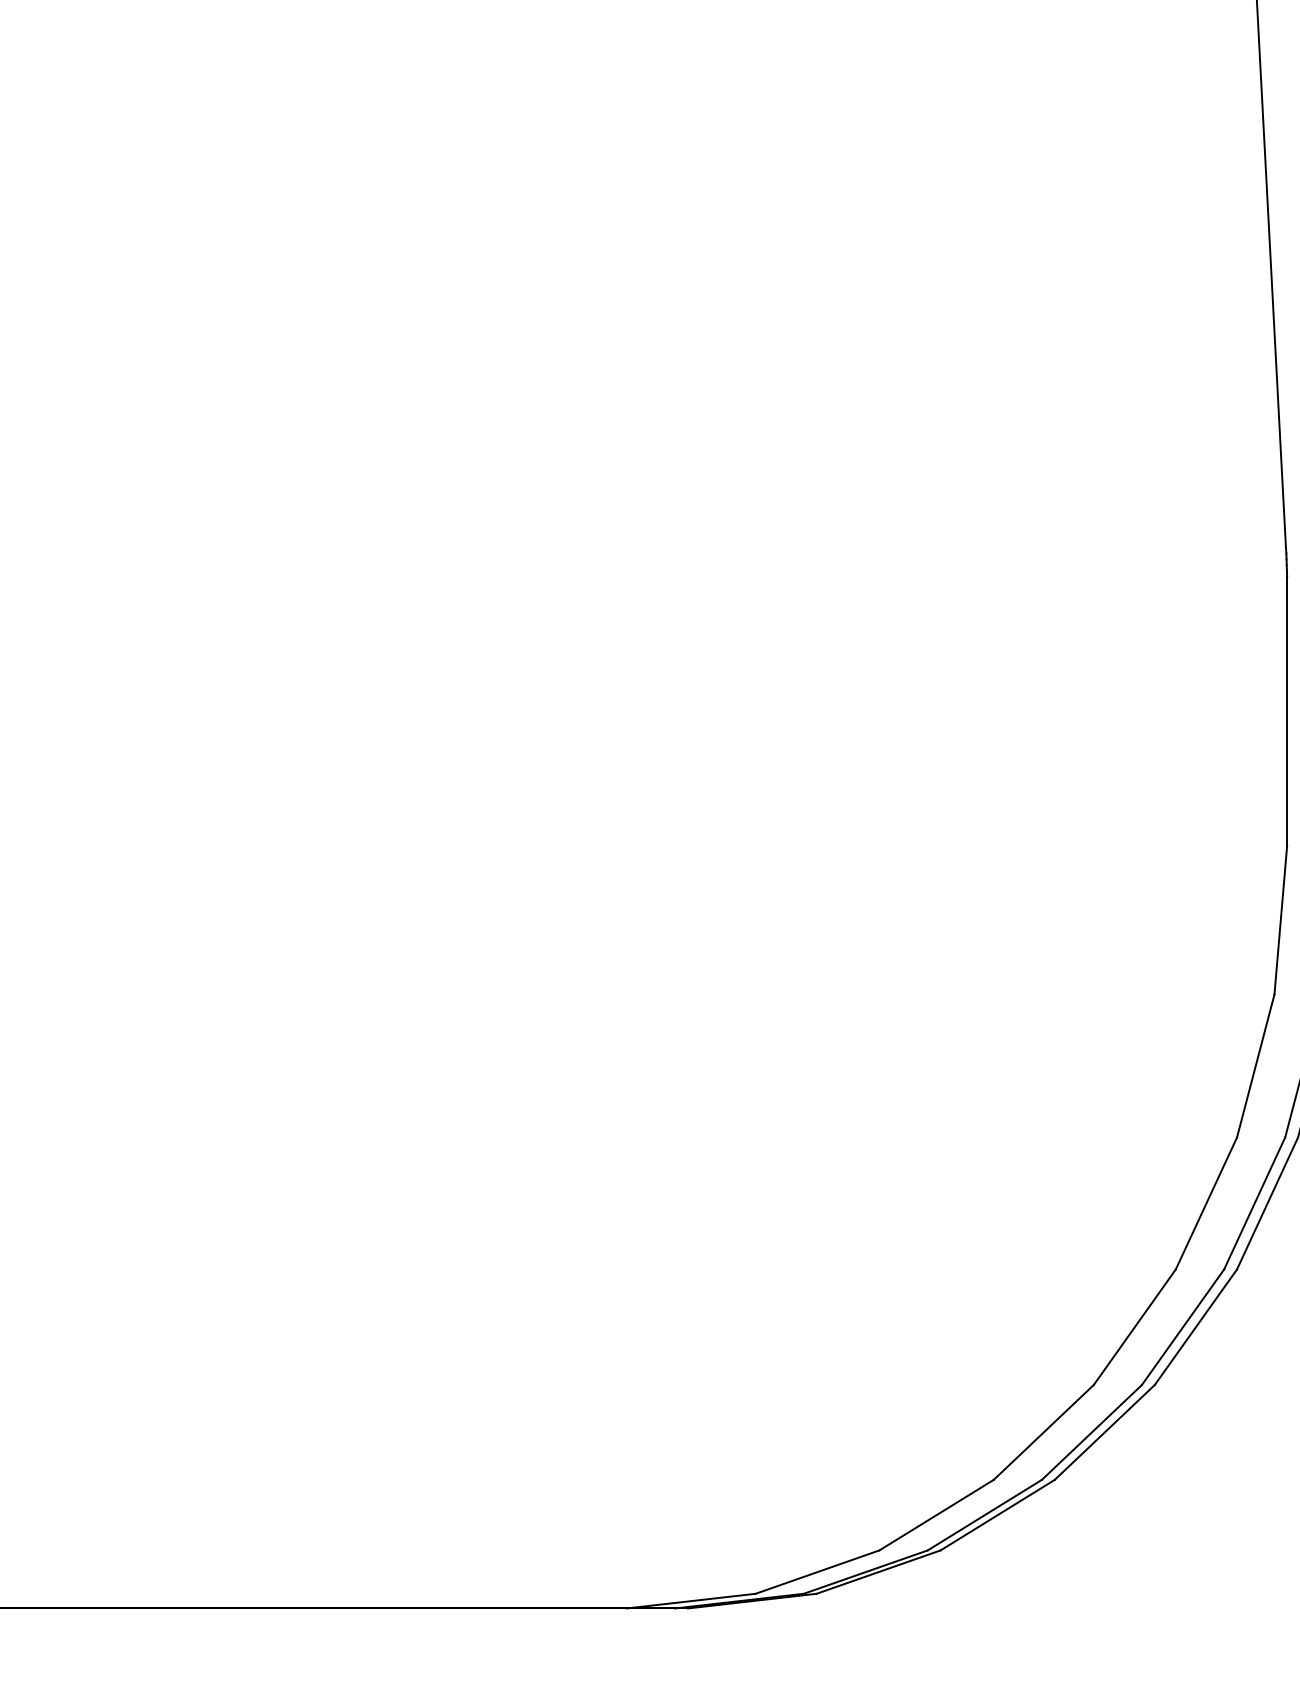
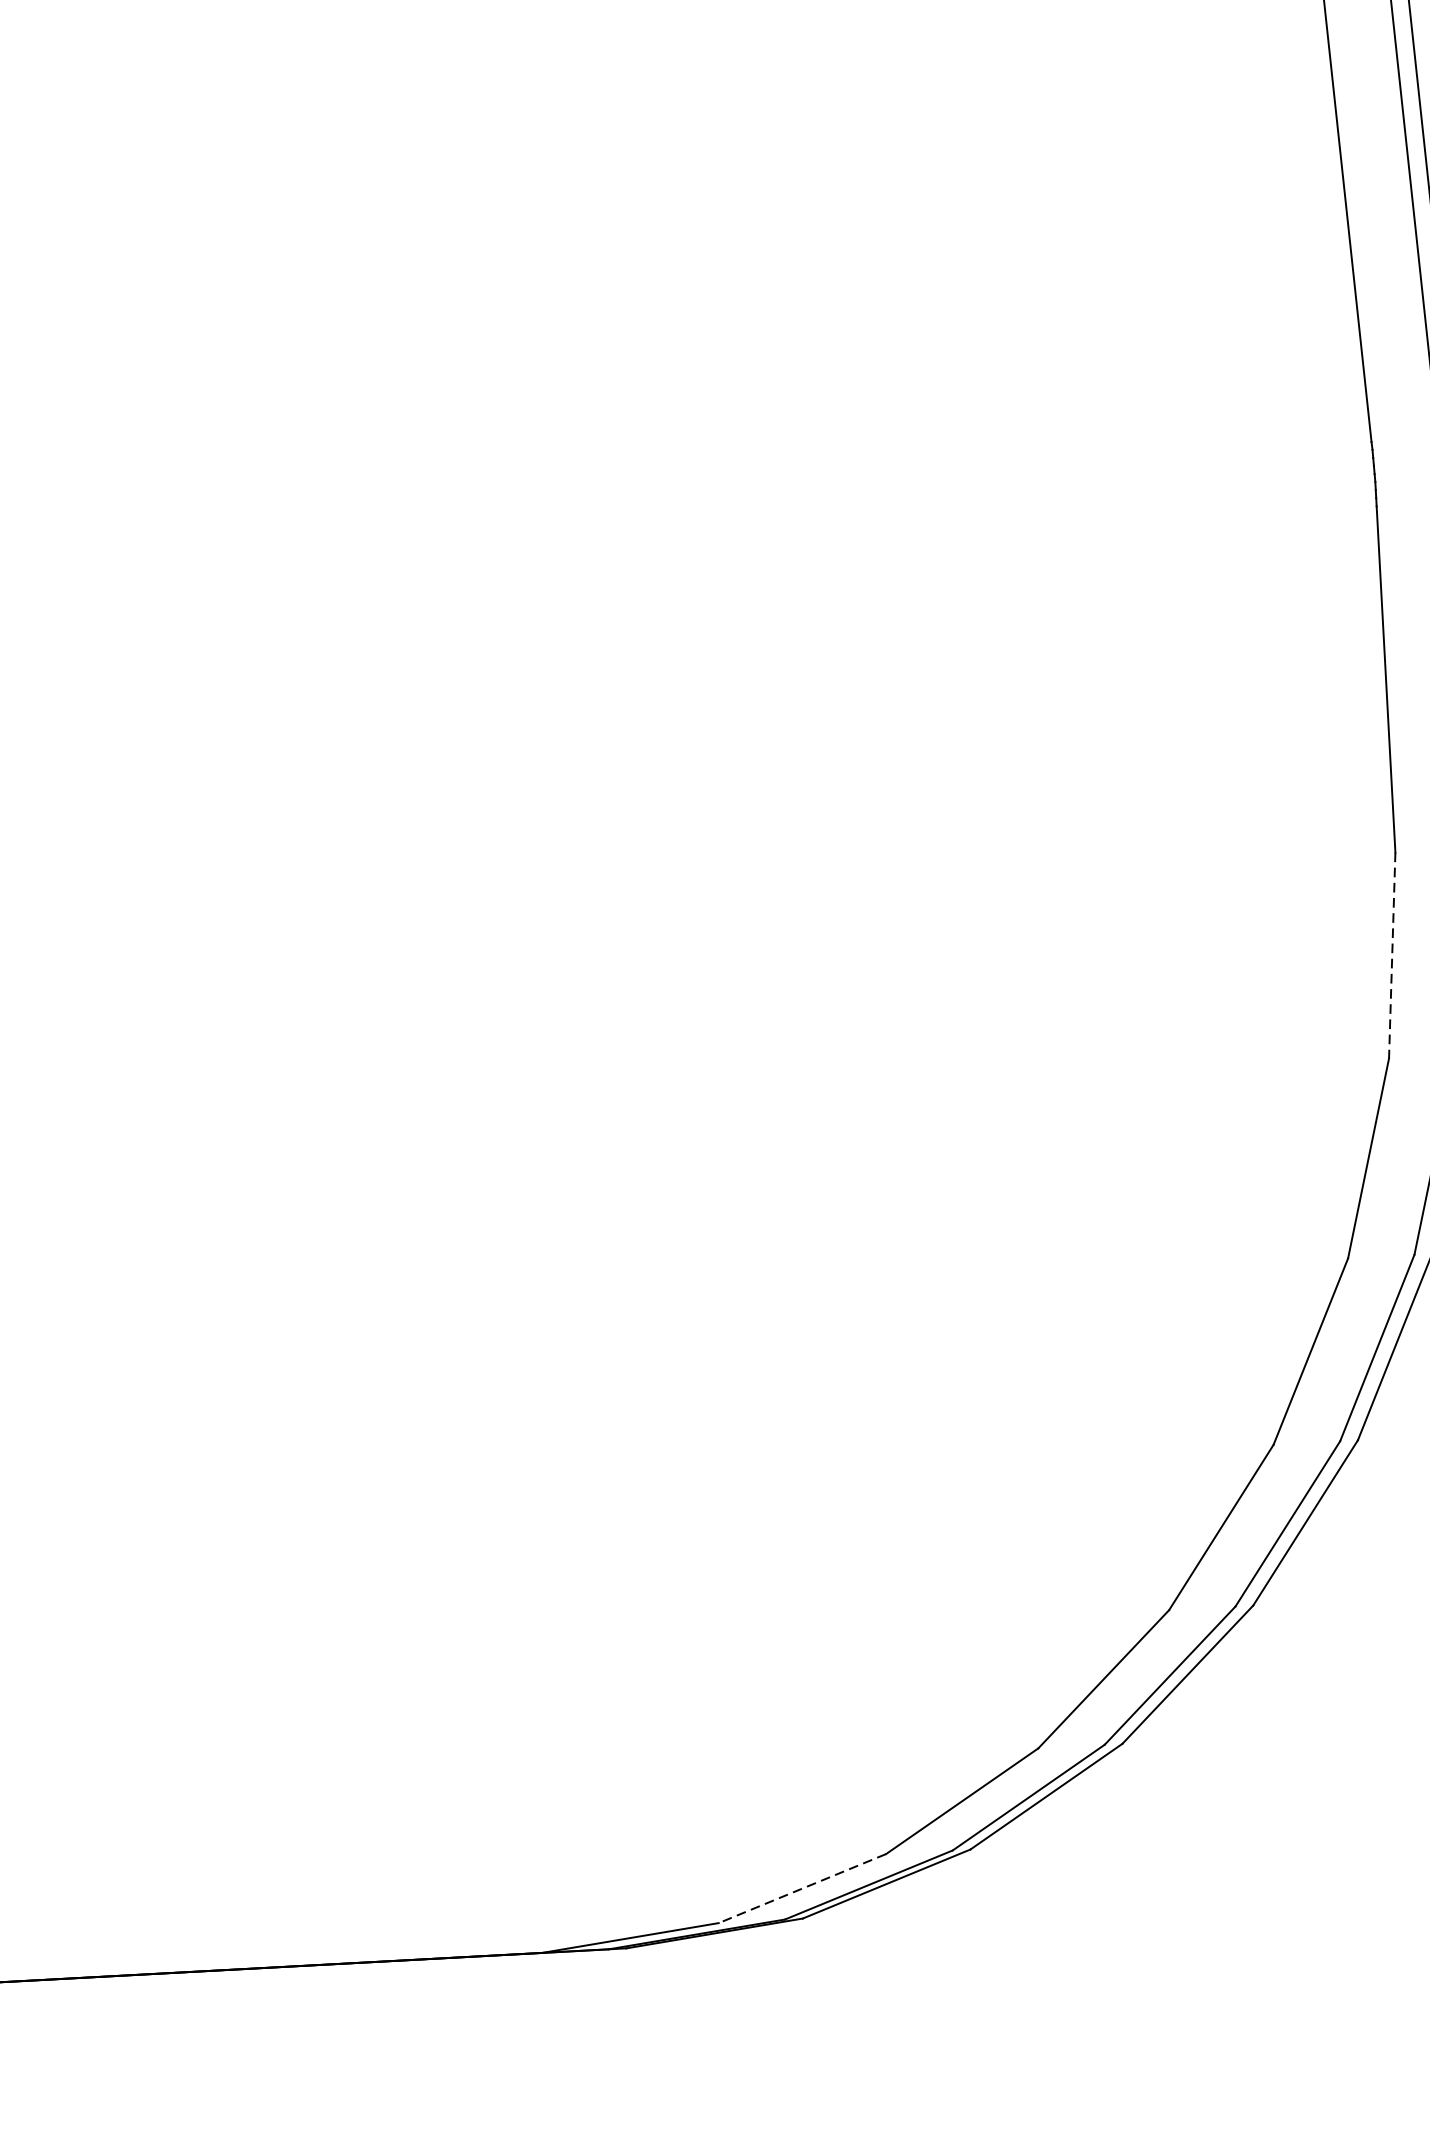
line: (1280, 920) -> (1391, 956), solid -> dashed
line: (817, 1572) -> (802, 1889), solid -> dashed

